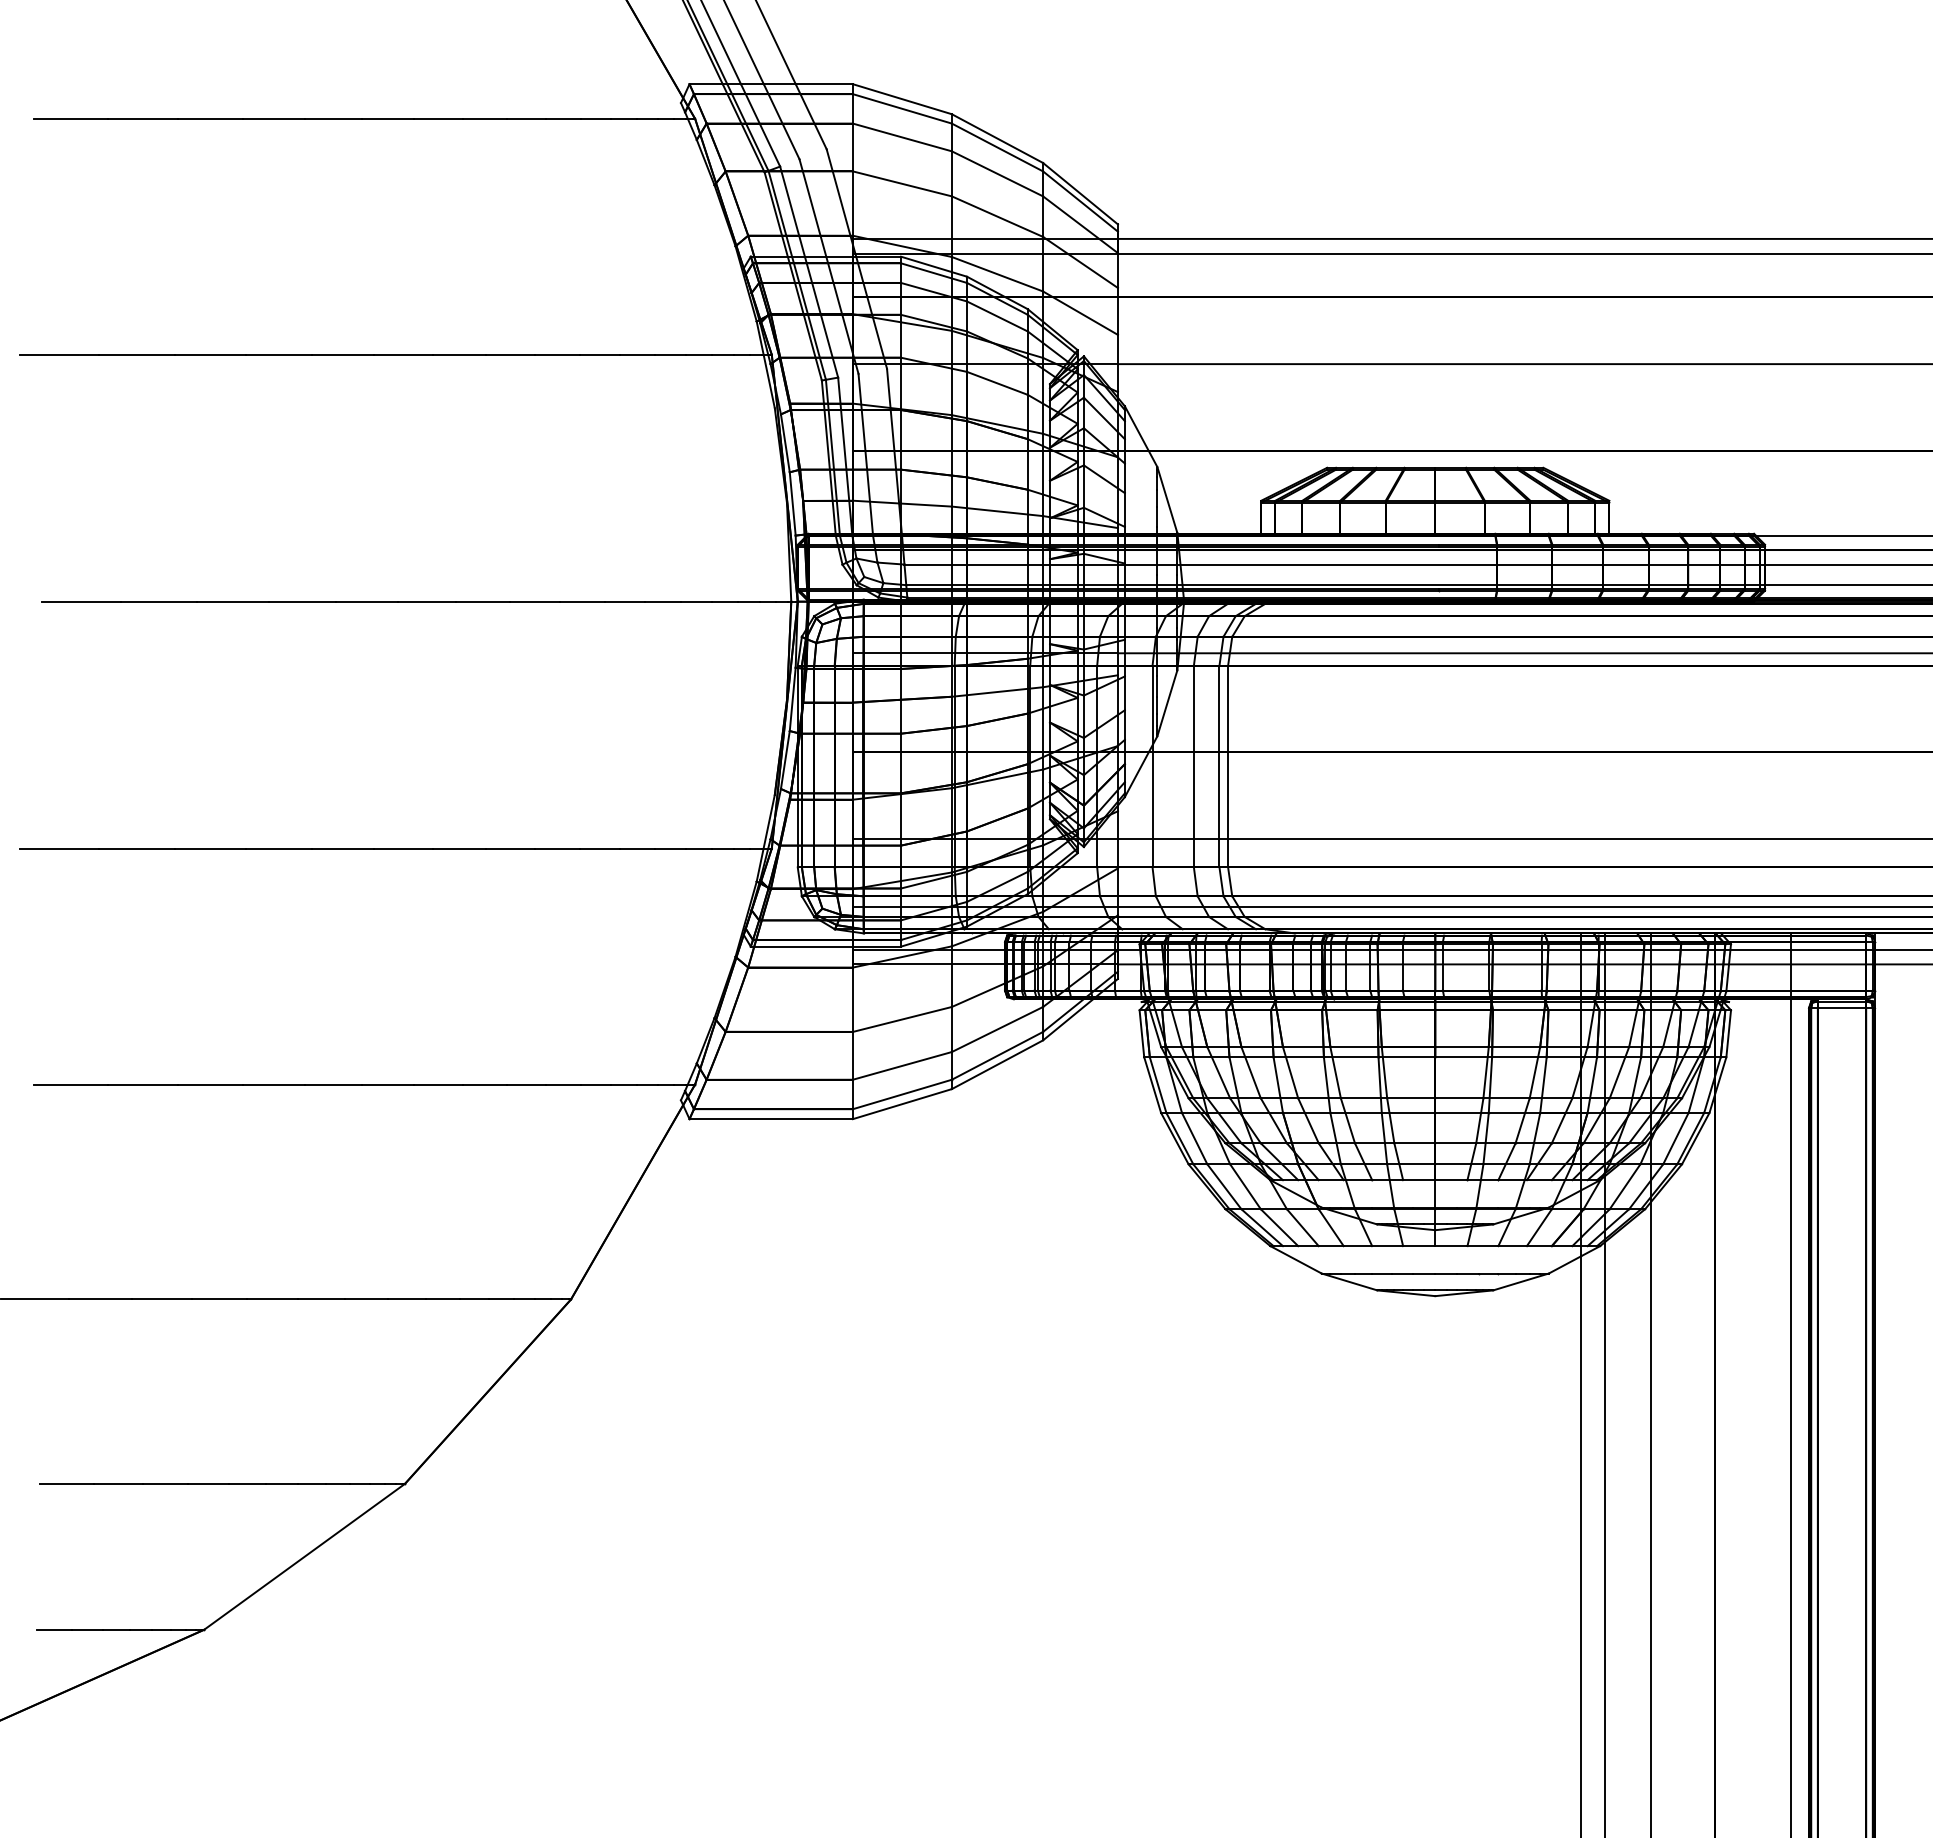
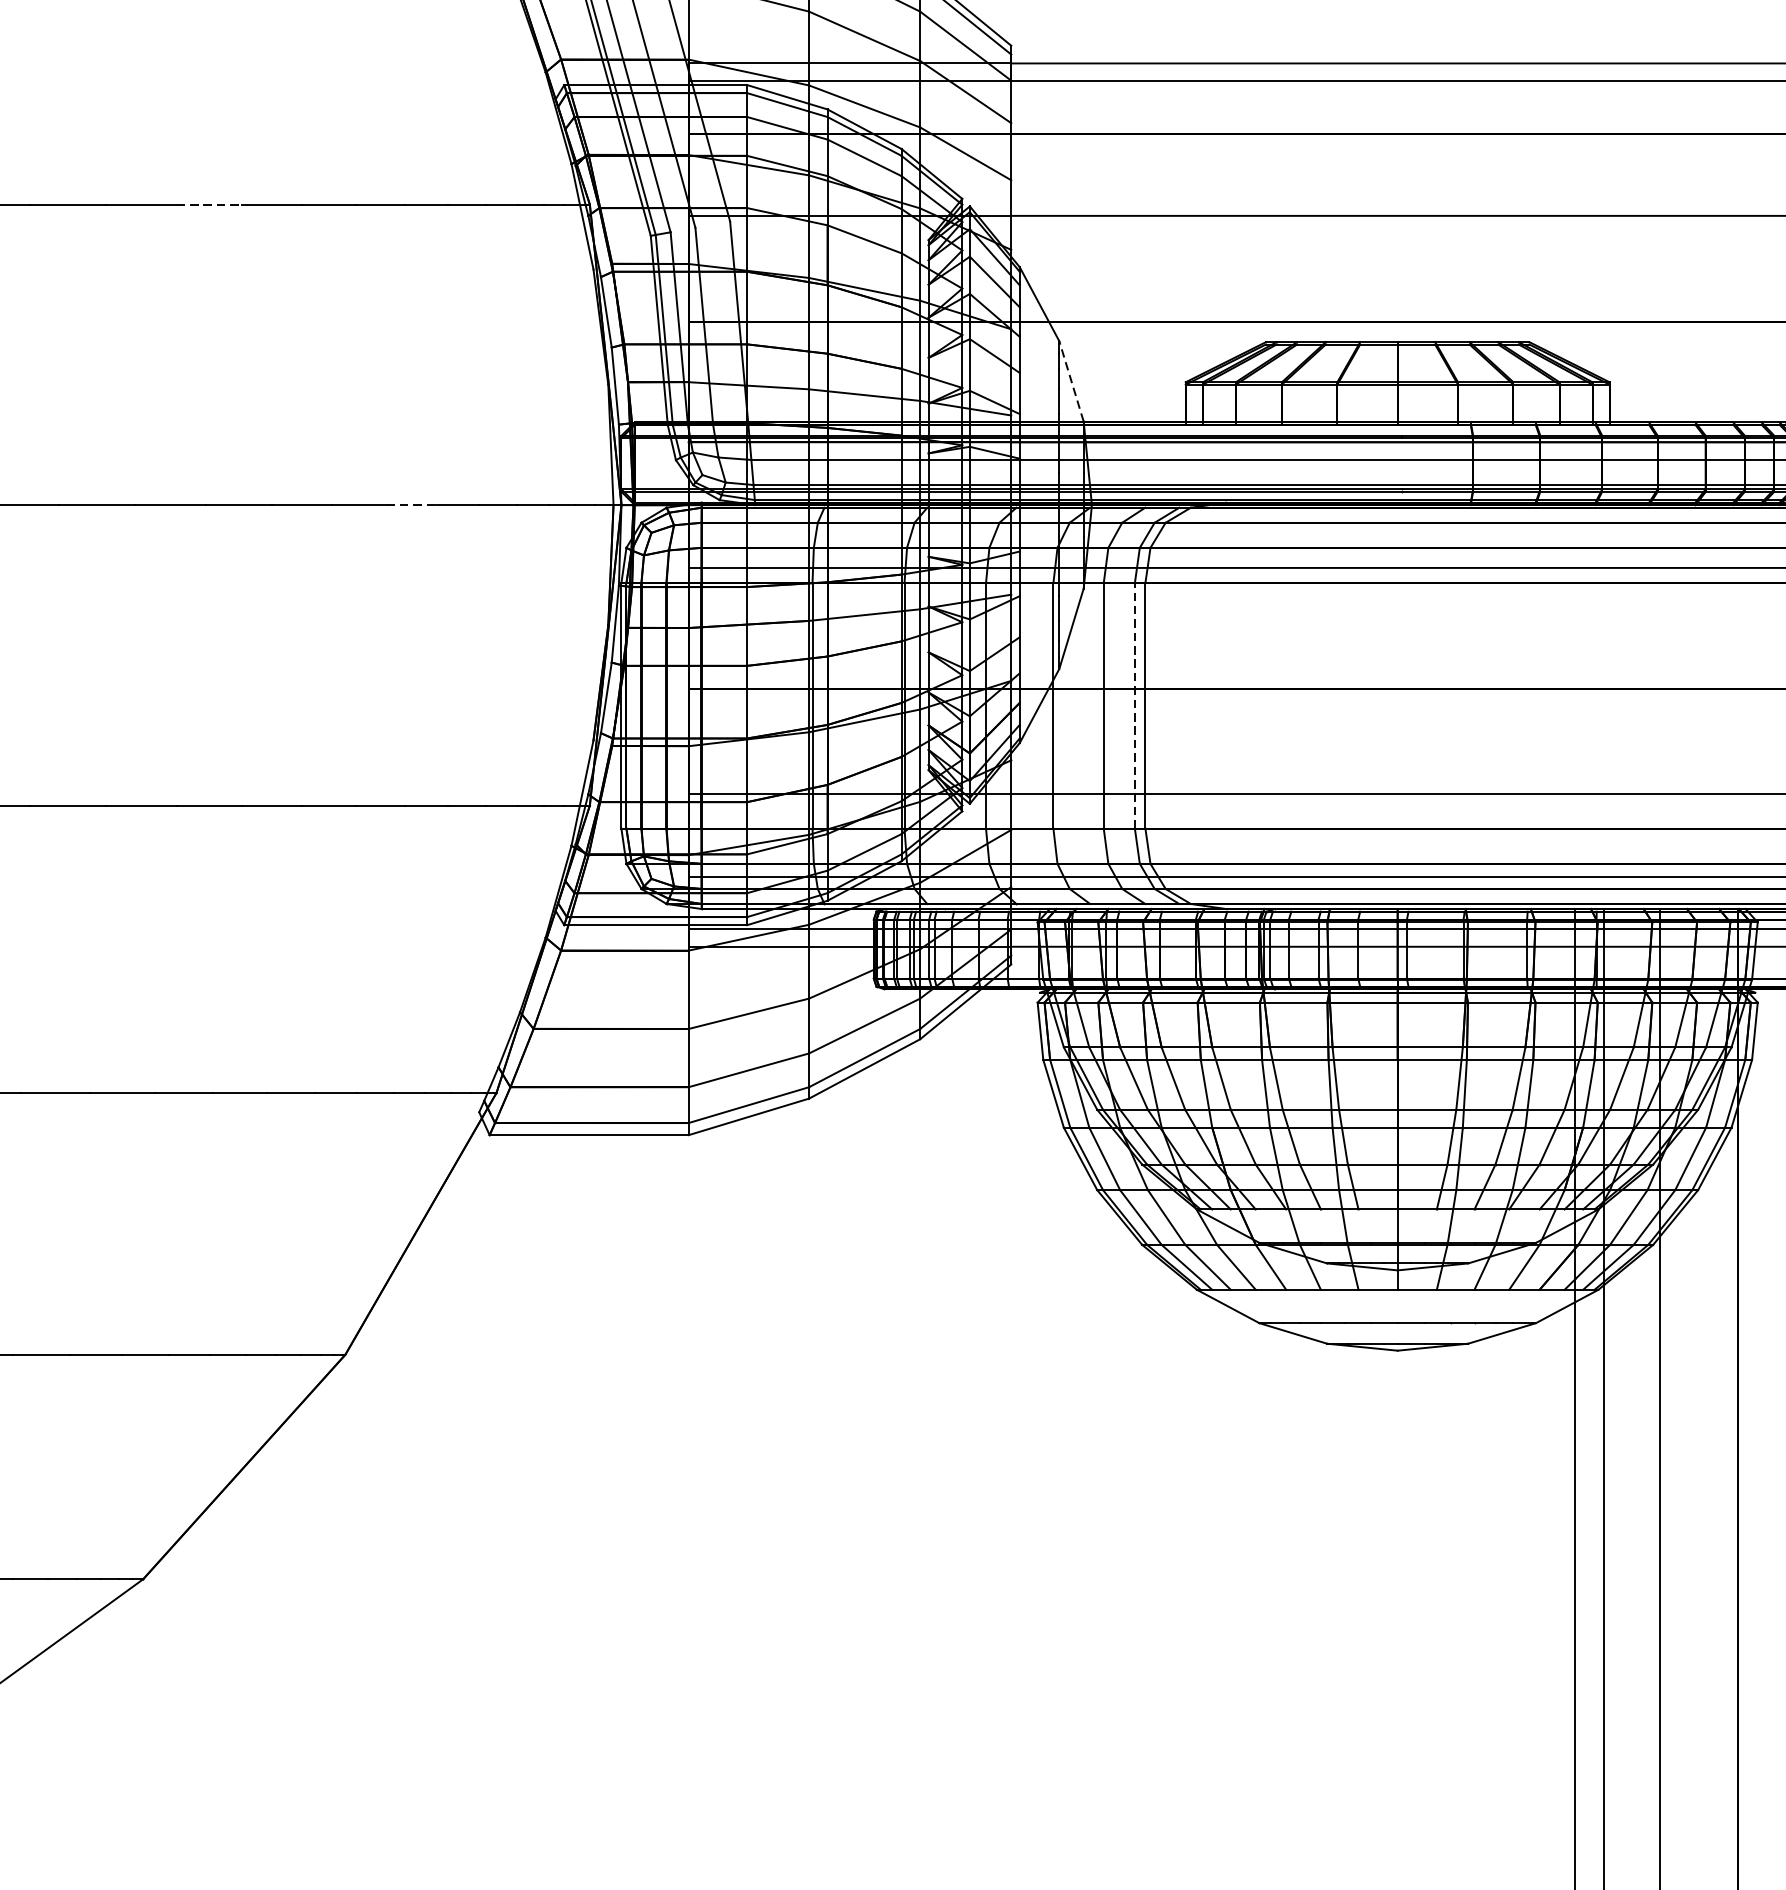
line: (459, 354) -> (209, 204), solid -> dashed
line: (1167, 499) -> (1071, 380), solid -> dashed
line: (625, 601) -> (411, 504), solid -> dashed
line: (1219, 766) -> (1134, 705), solid -> dashed

